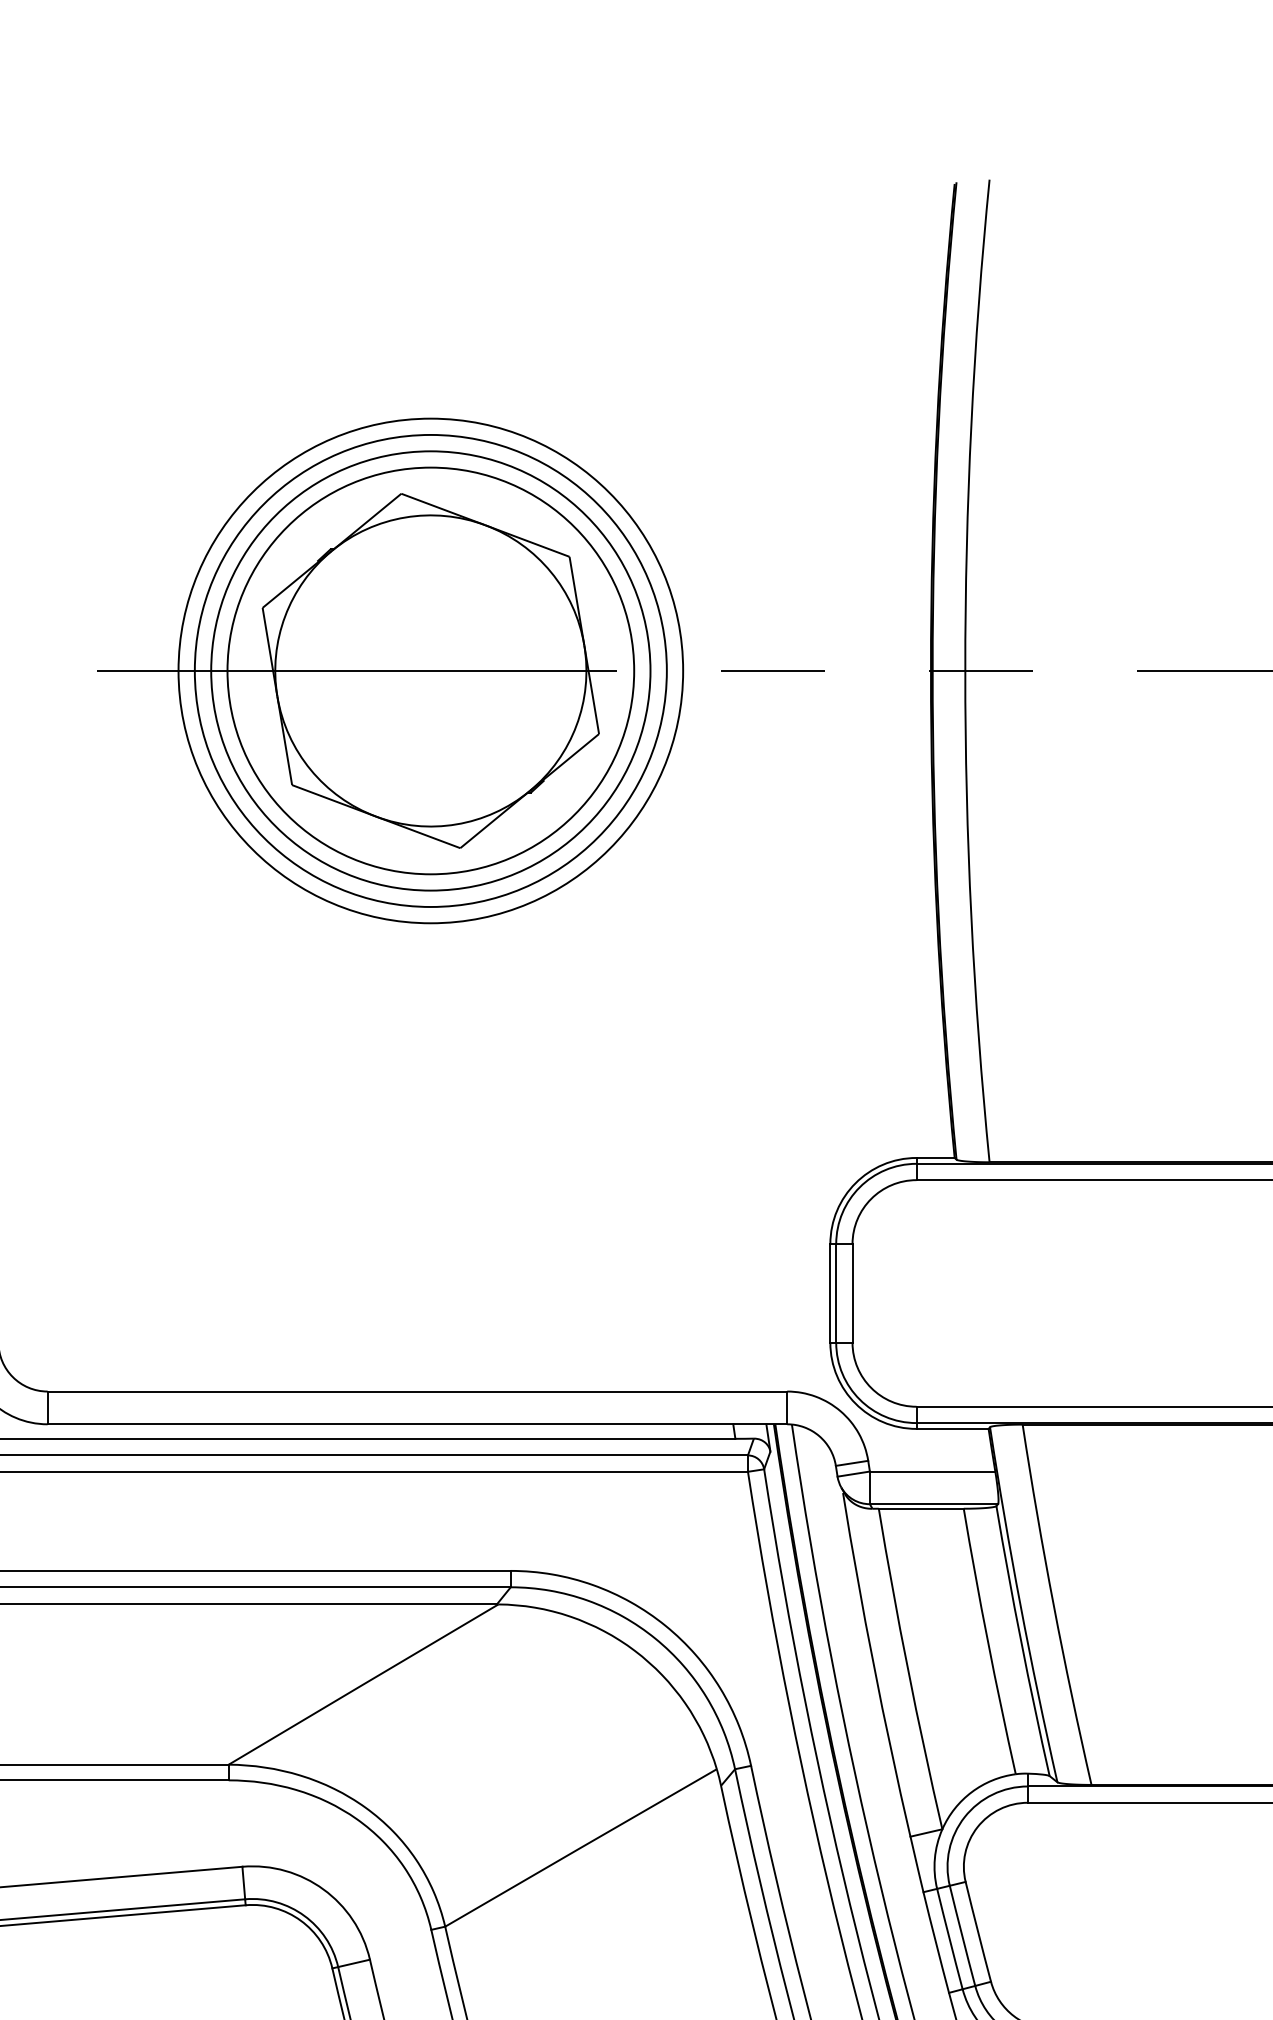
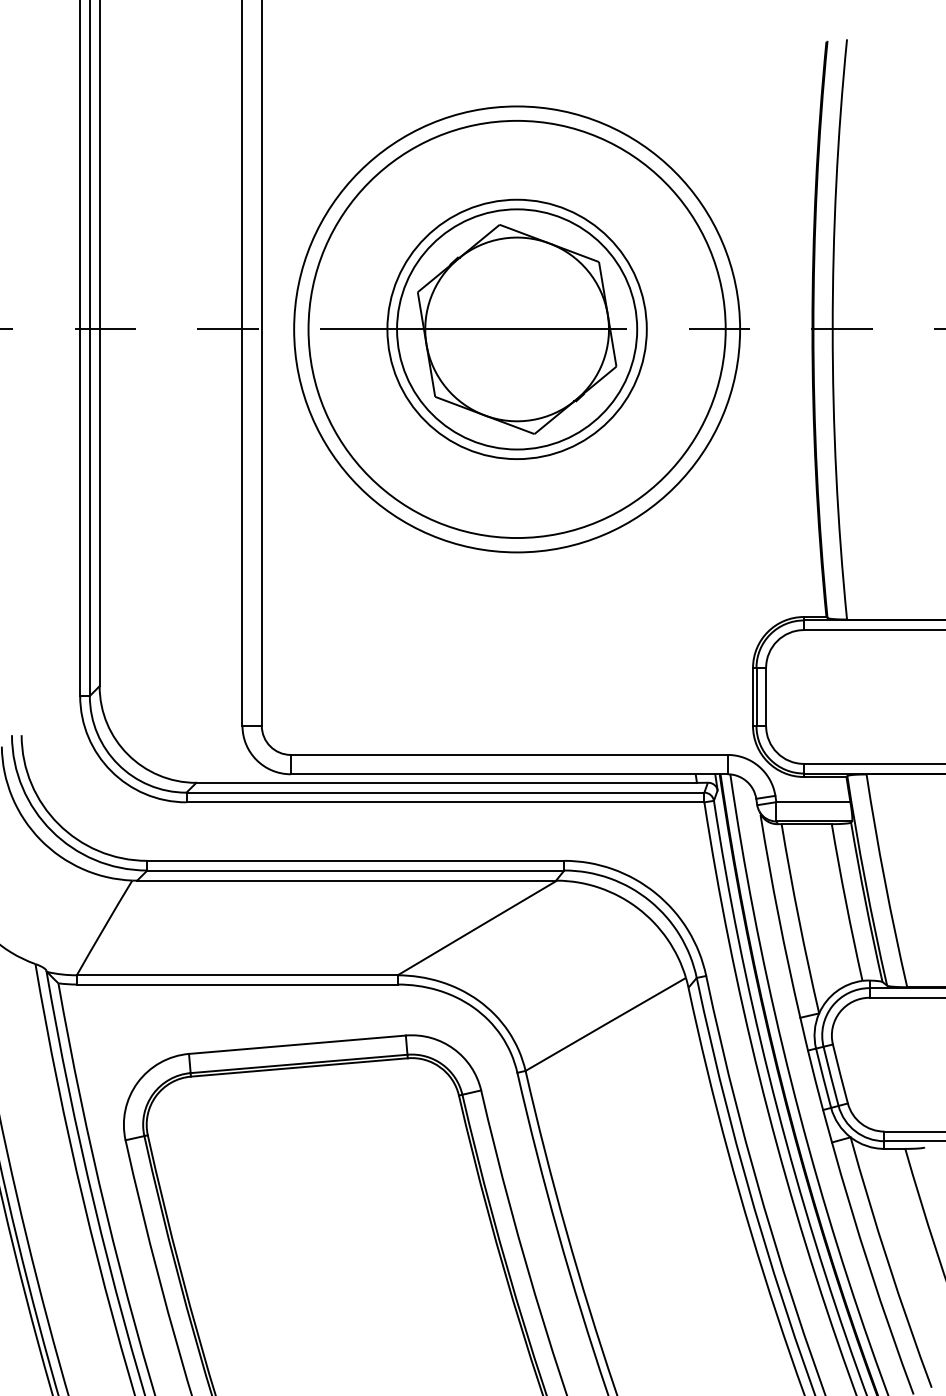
circle: (429, 671) -> (516, 329), size x1.6
circle: (431, 671) -> (517, 329), size x1.4

